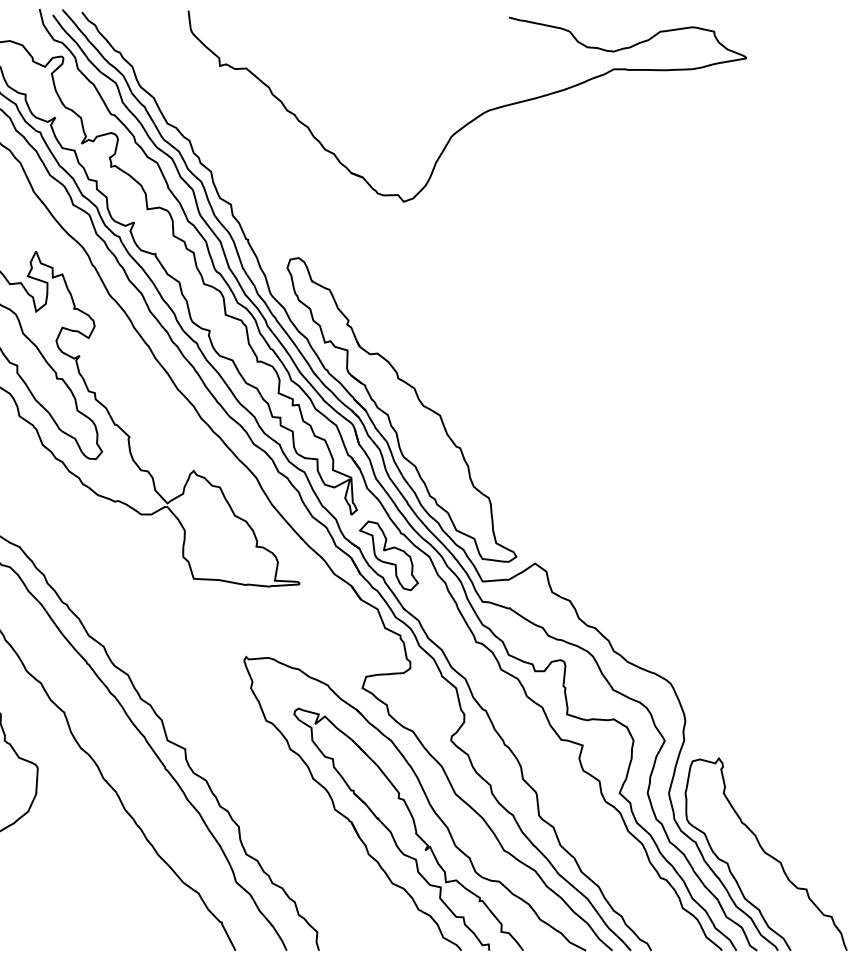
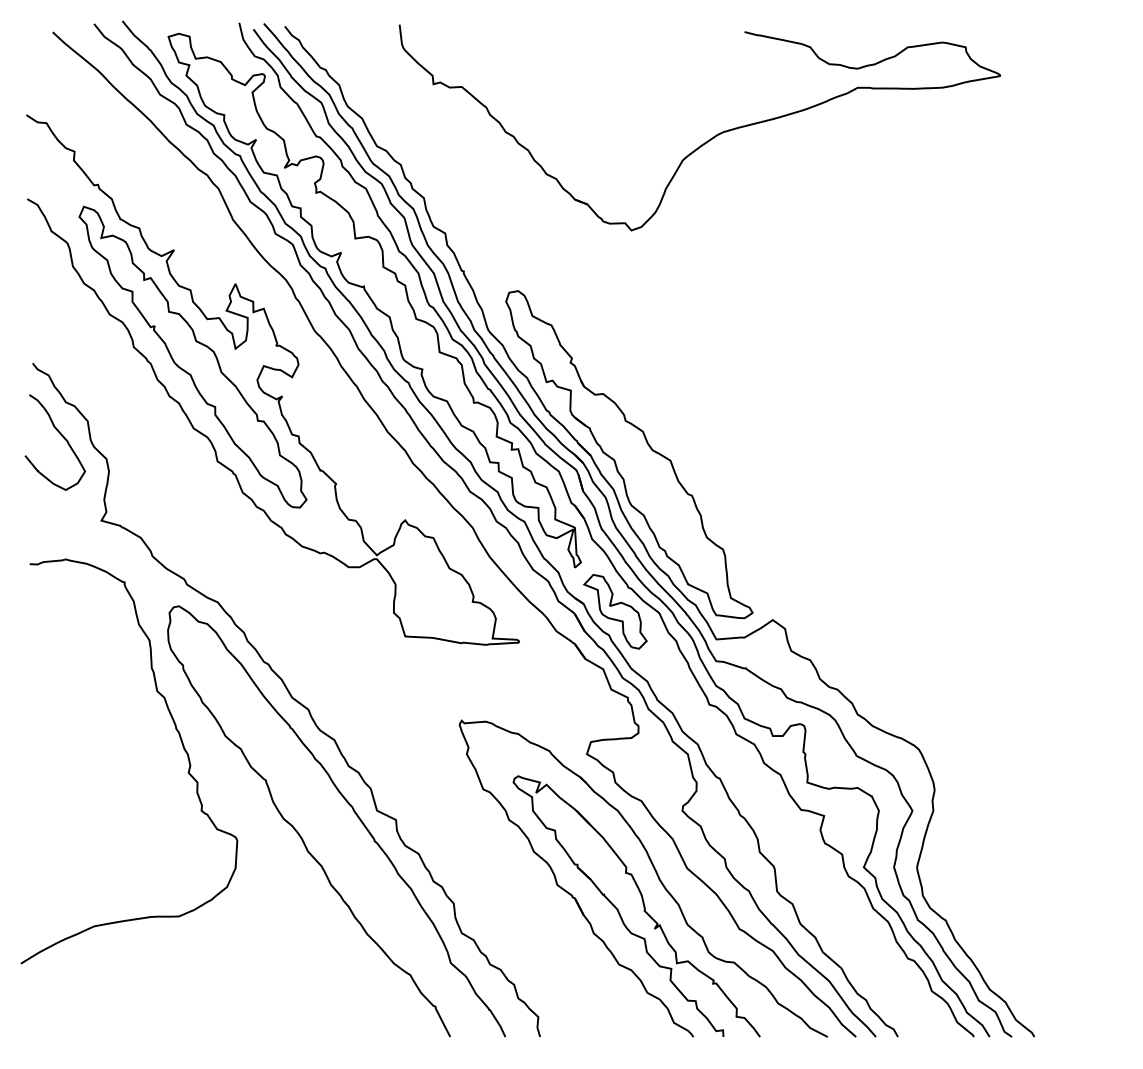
curve: (766, 853) -> (1021, 932), removed

